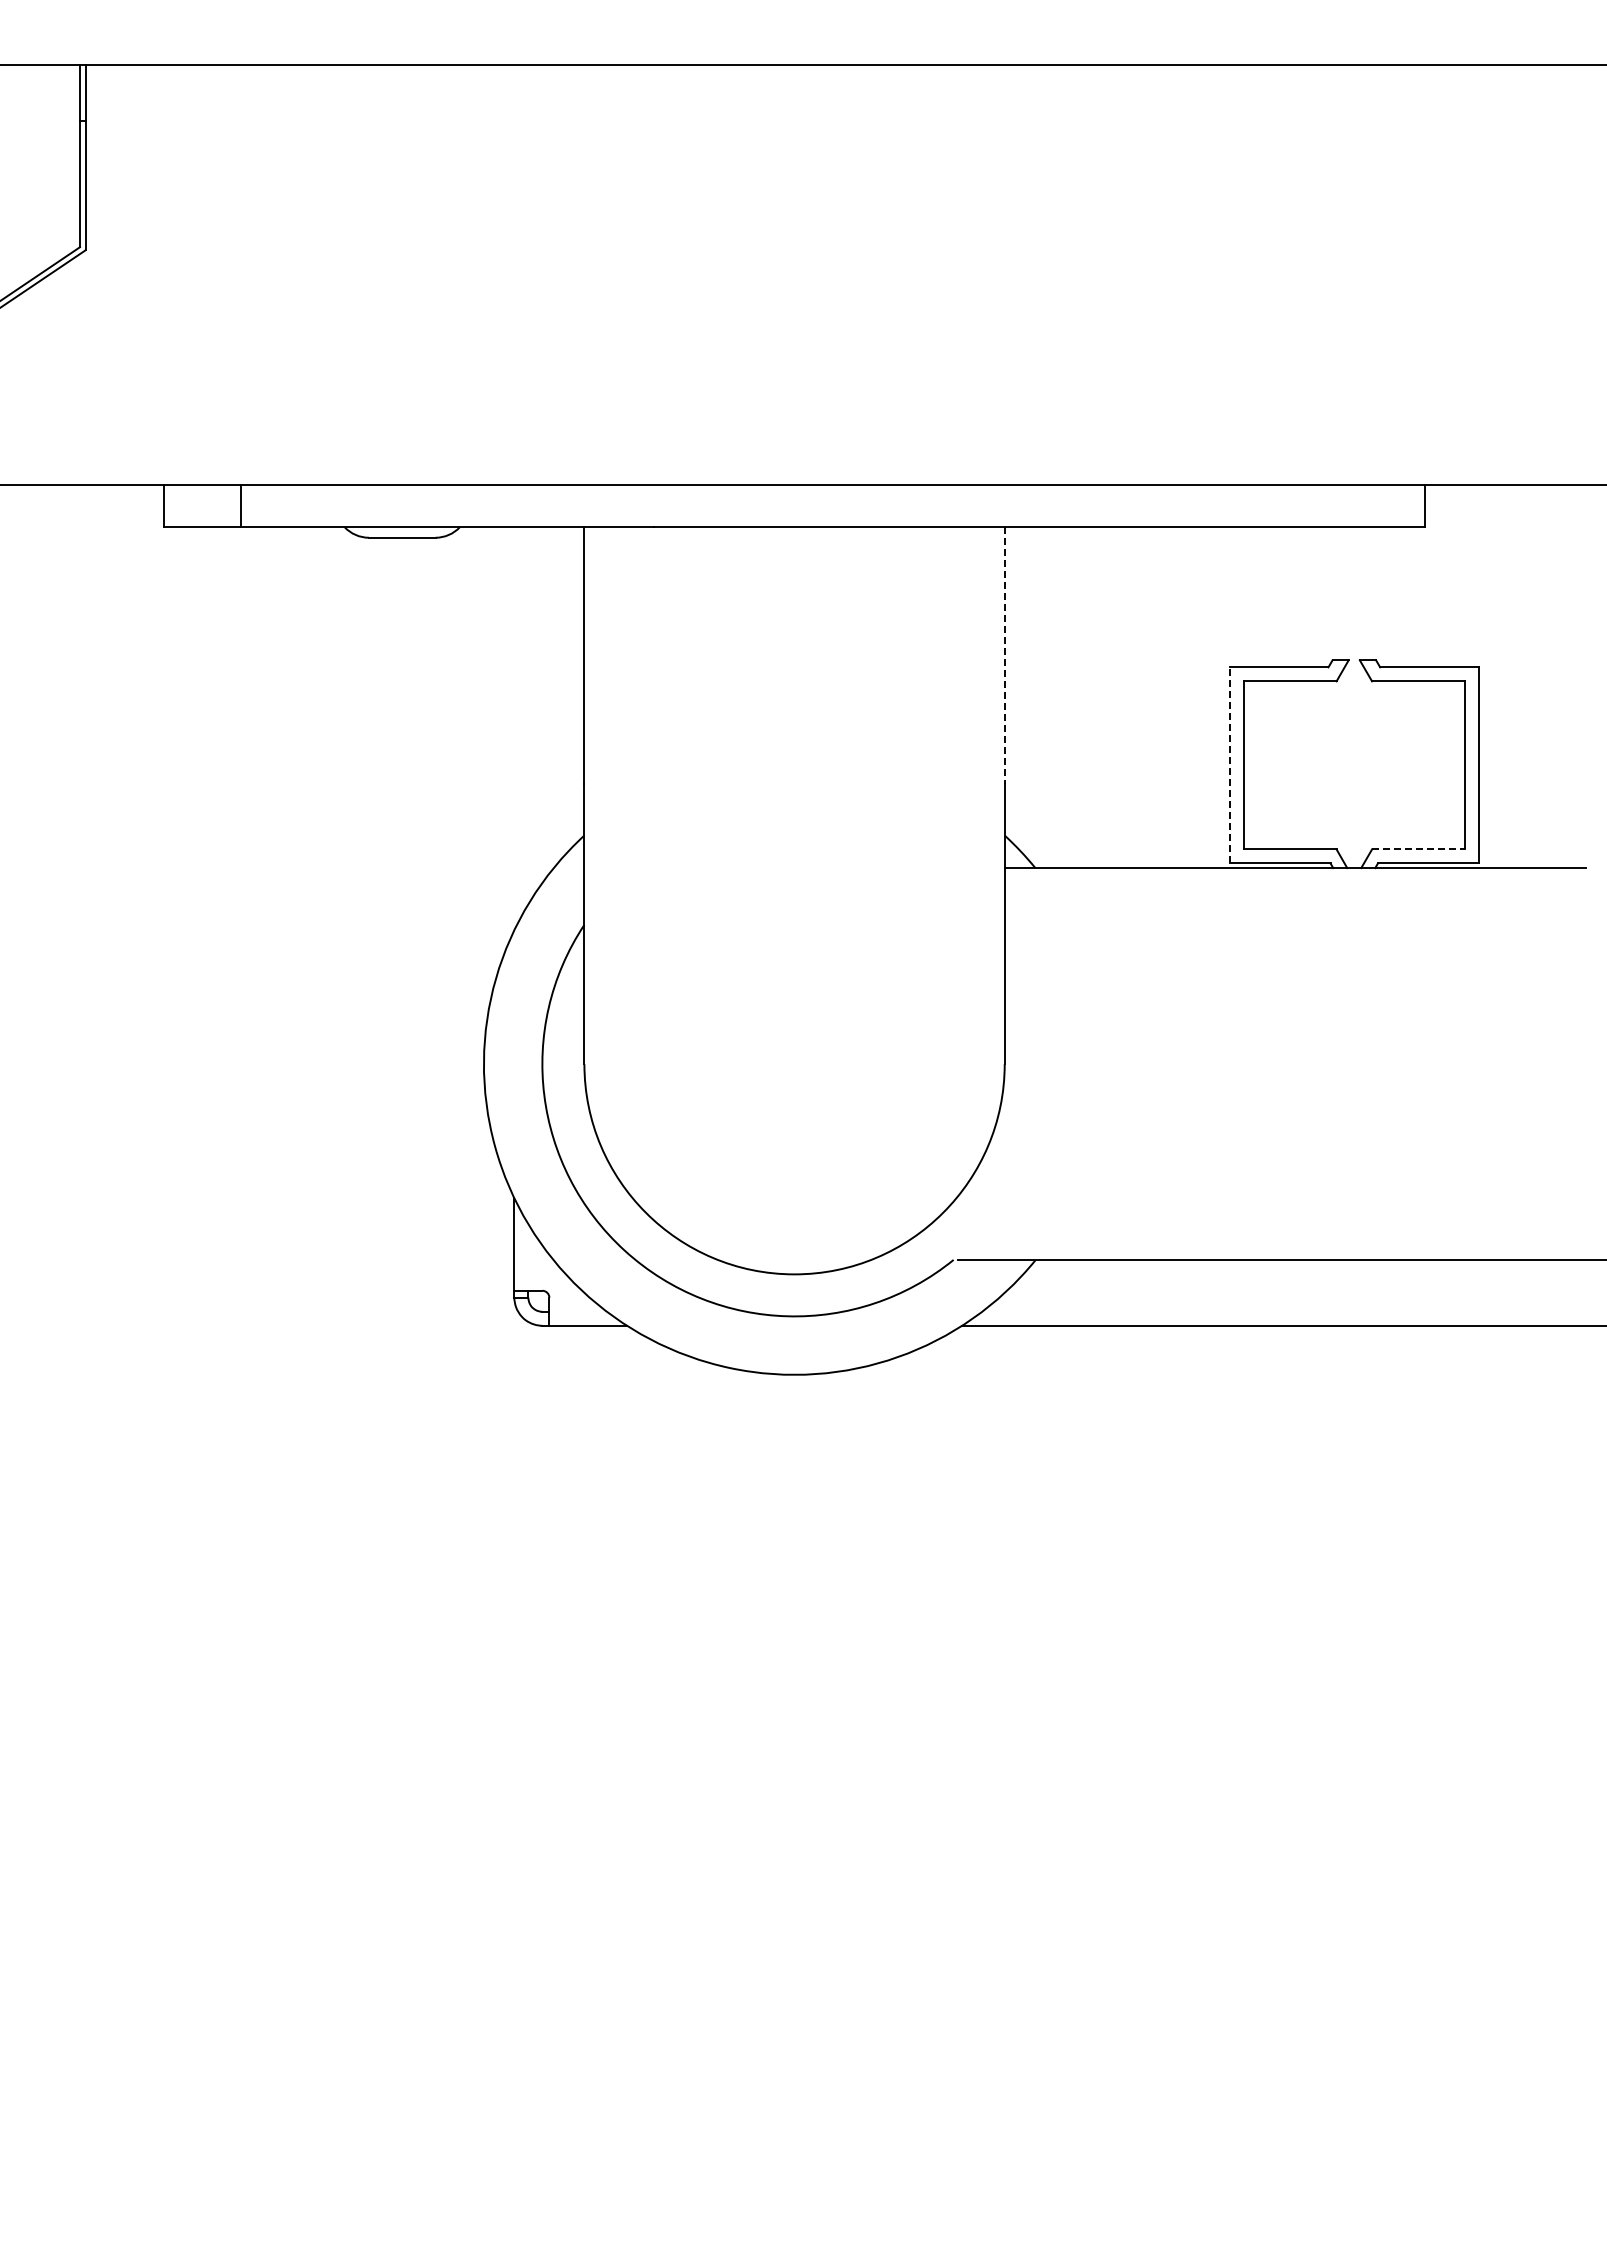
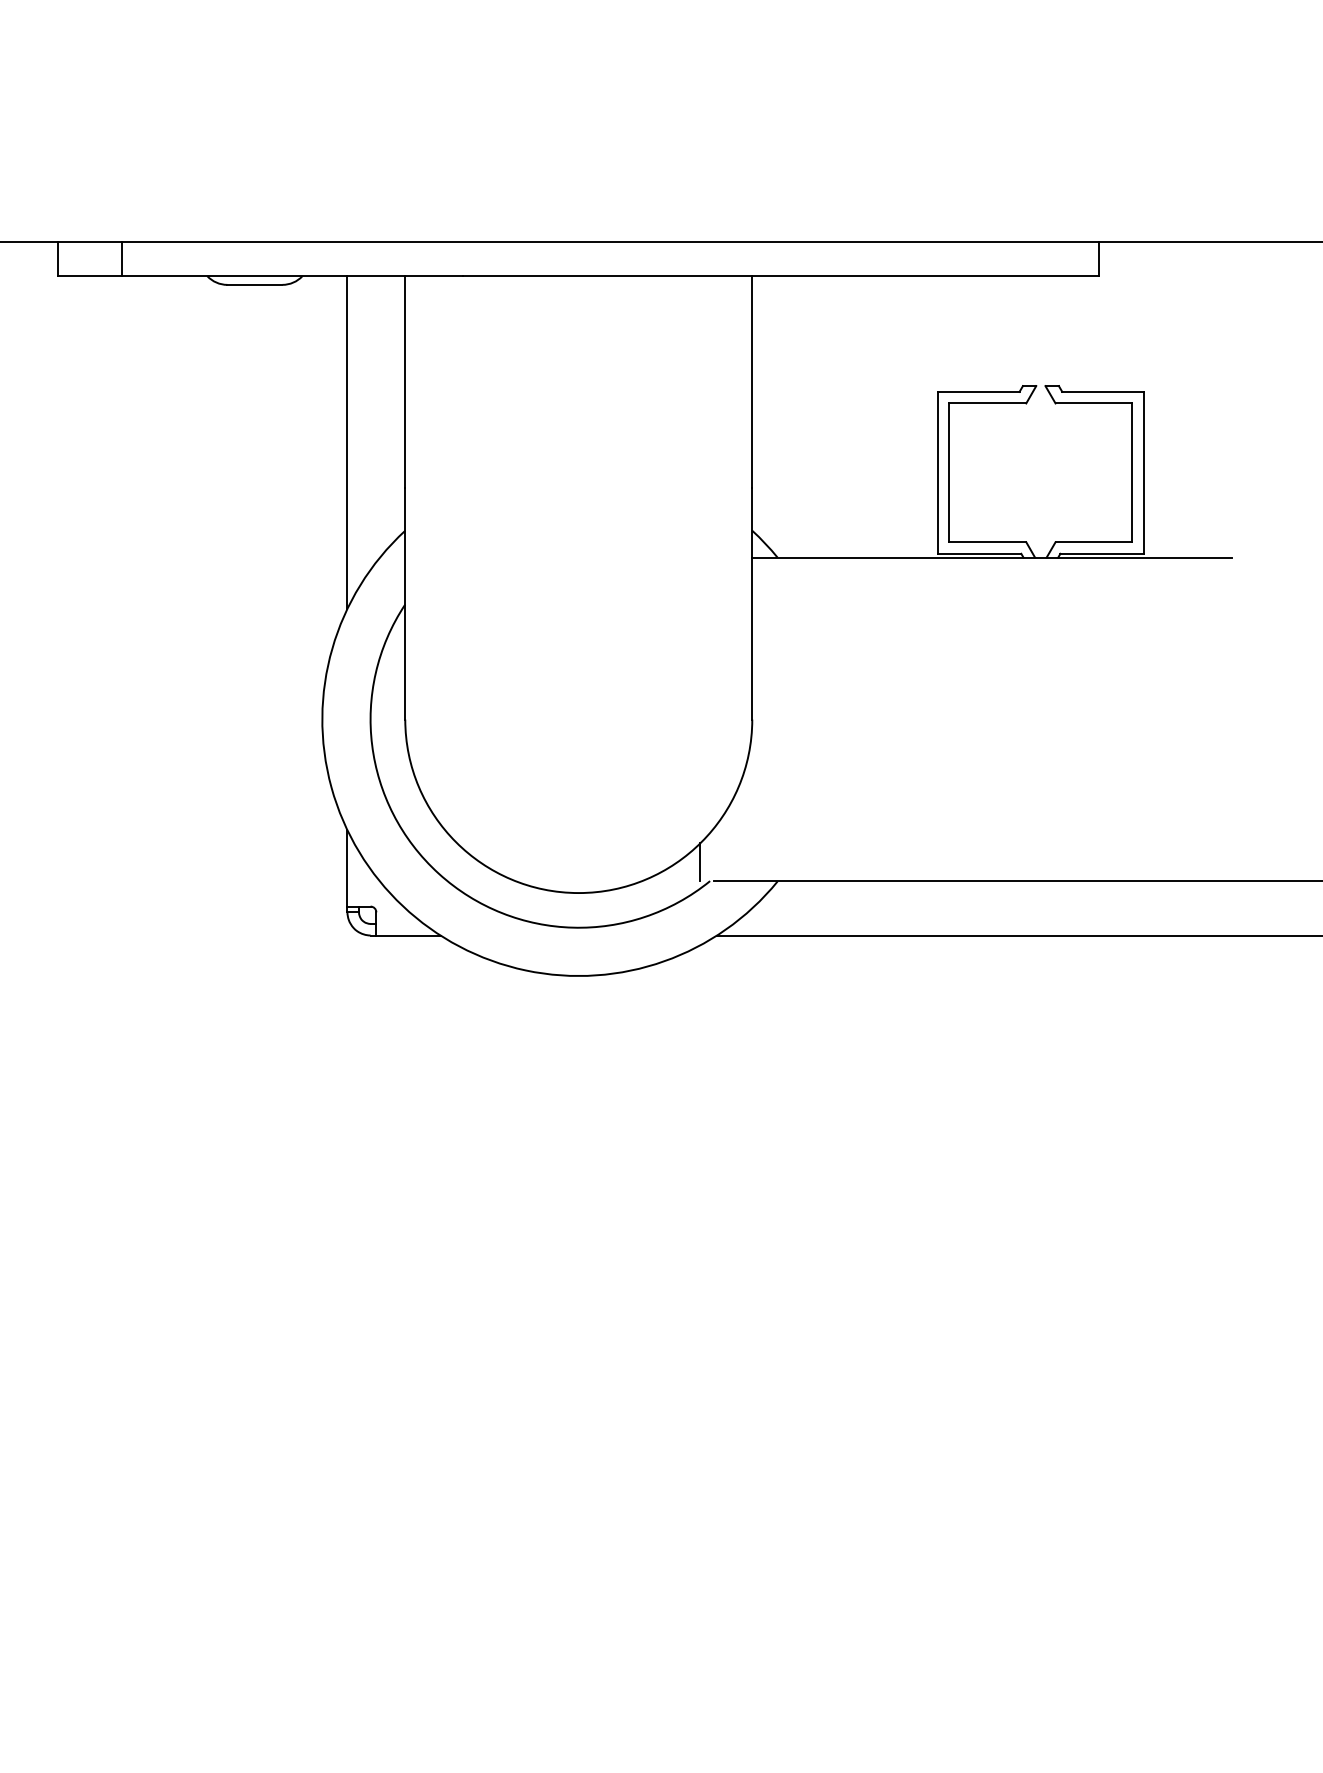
line: (1004, 656) -> (752, 382), dashed -> solid
line: (514, 728) -> (347, 442), added
line: (1229, 764) -> (937, 472), dashed -> solid
line: (1419, 849) -> (1094, 542), dashed -> solid
line: (941, 1236) -> (700, 861), added

